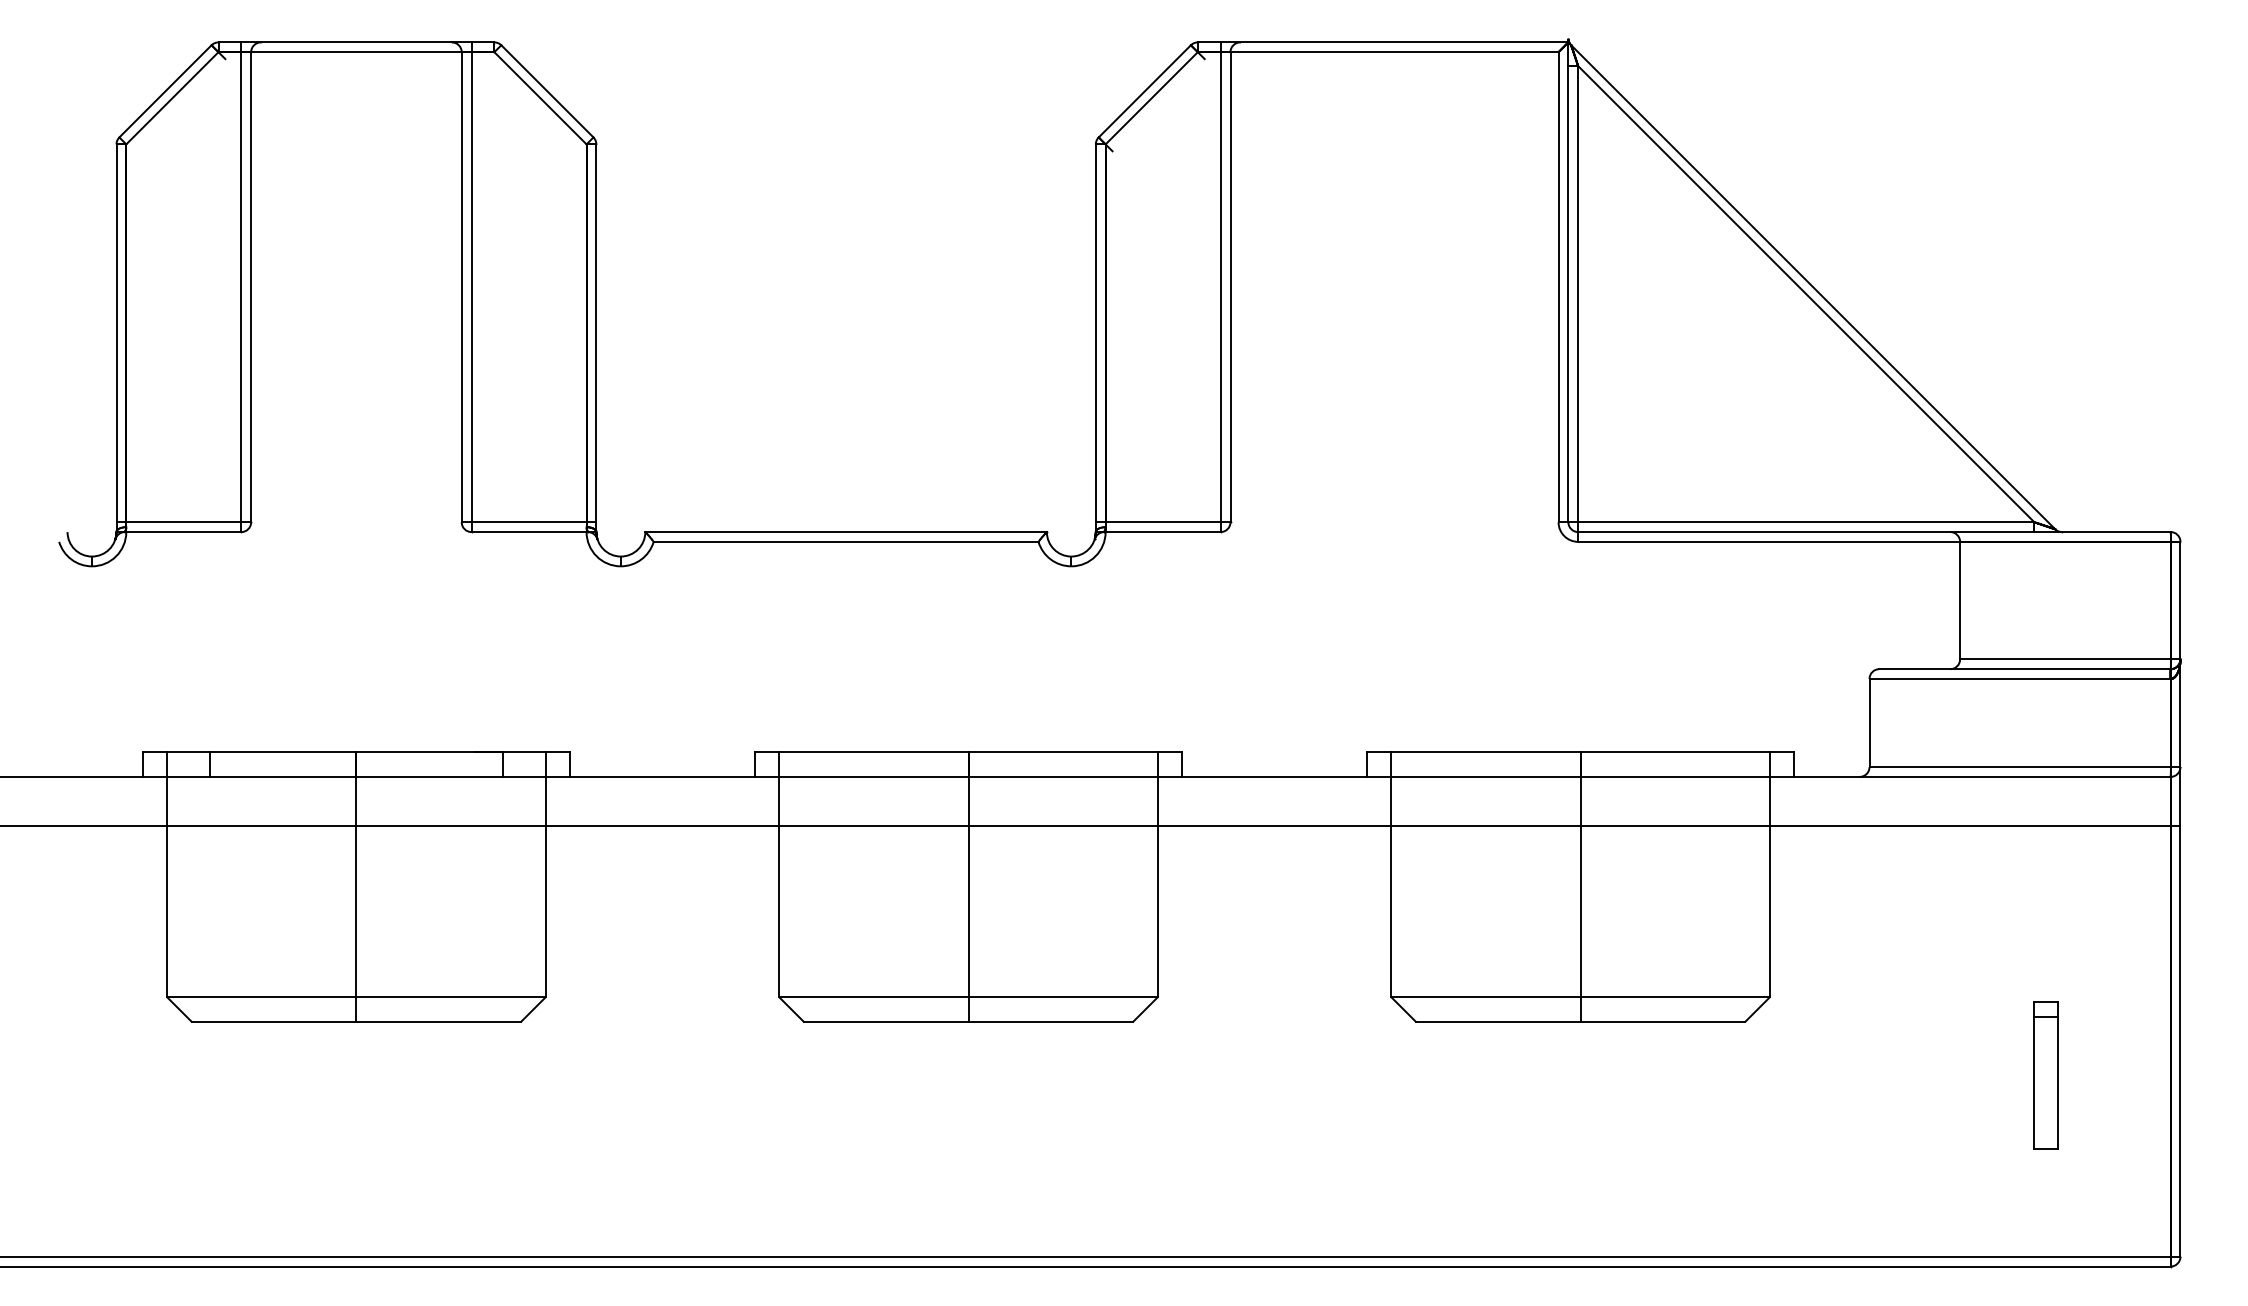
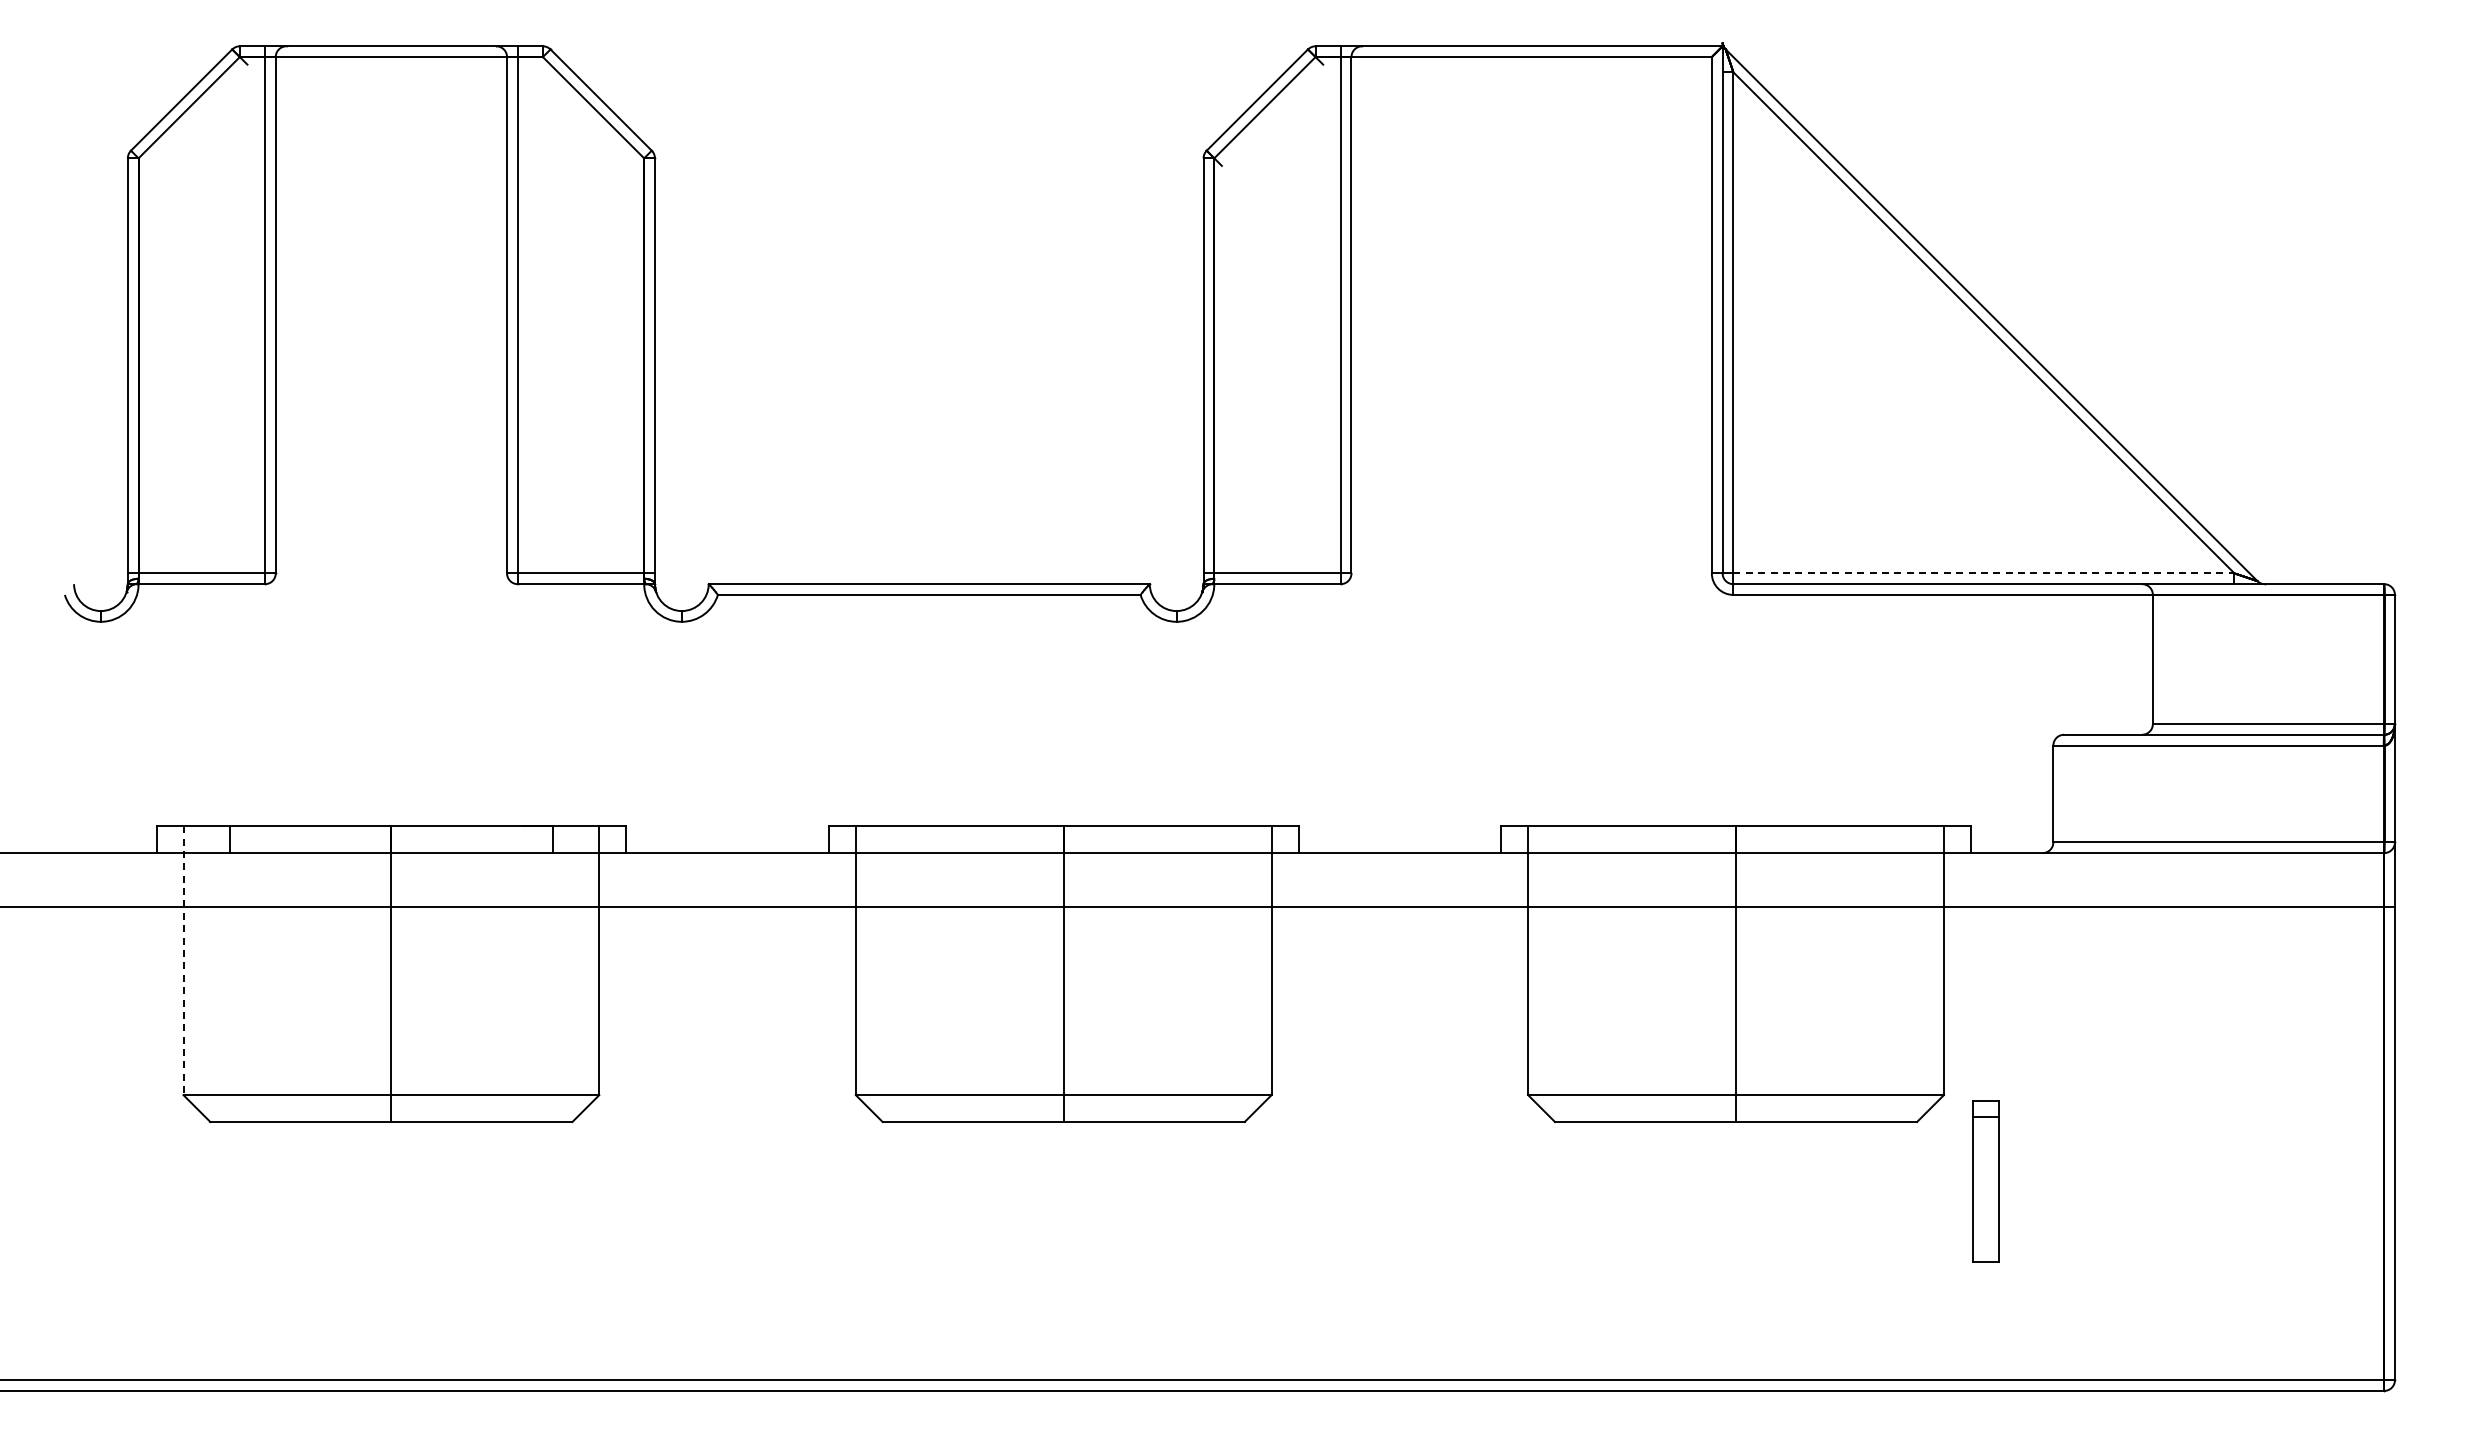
line: (1805, 522) -> (1983, 573), solid -> dashed
line: (167, 875) -> (183, 961), solid -> dashed
part: (2045, 1075) -> (1985, 1181), moved

